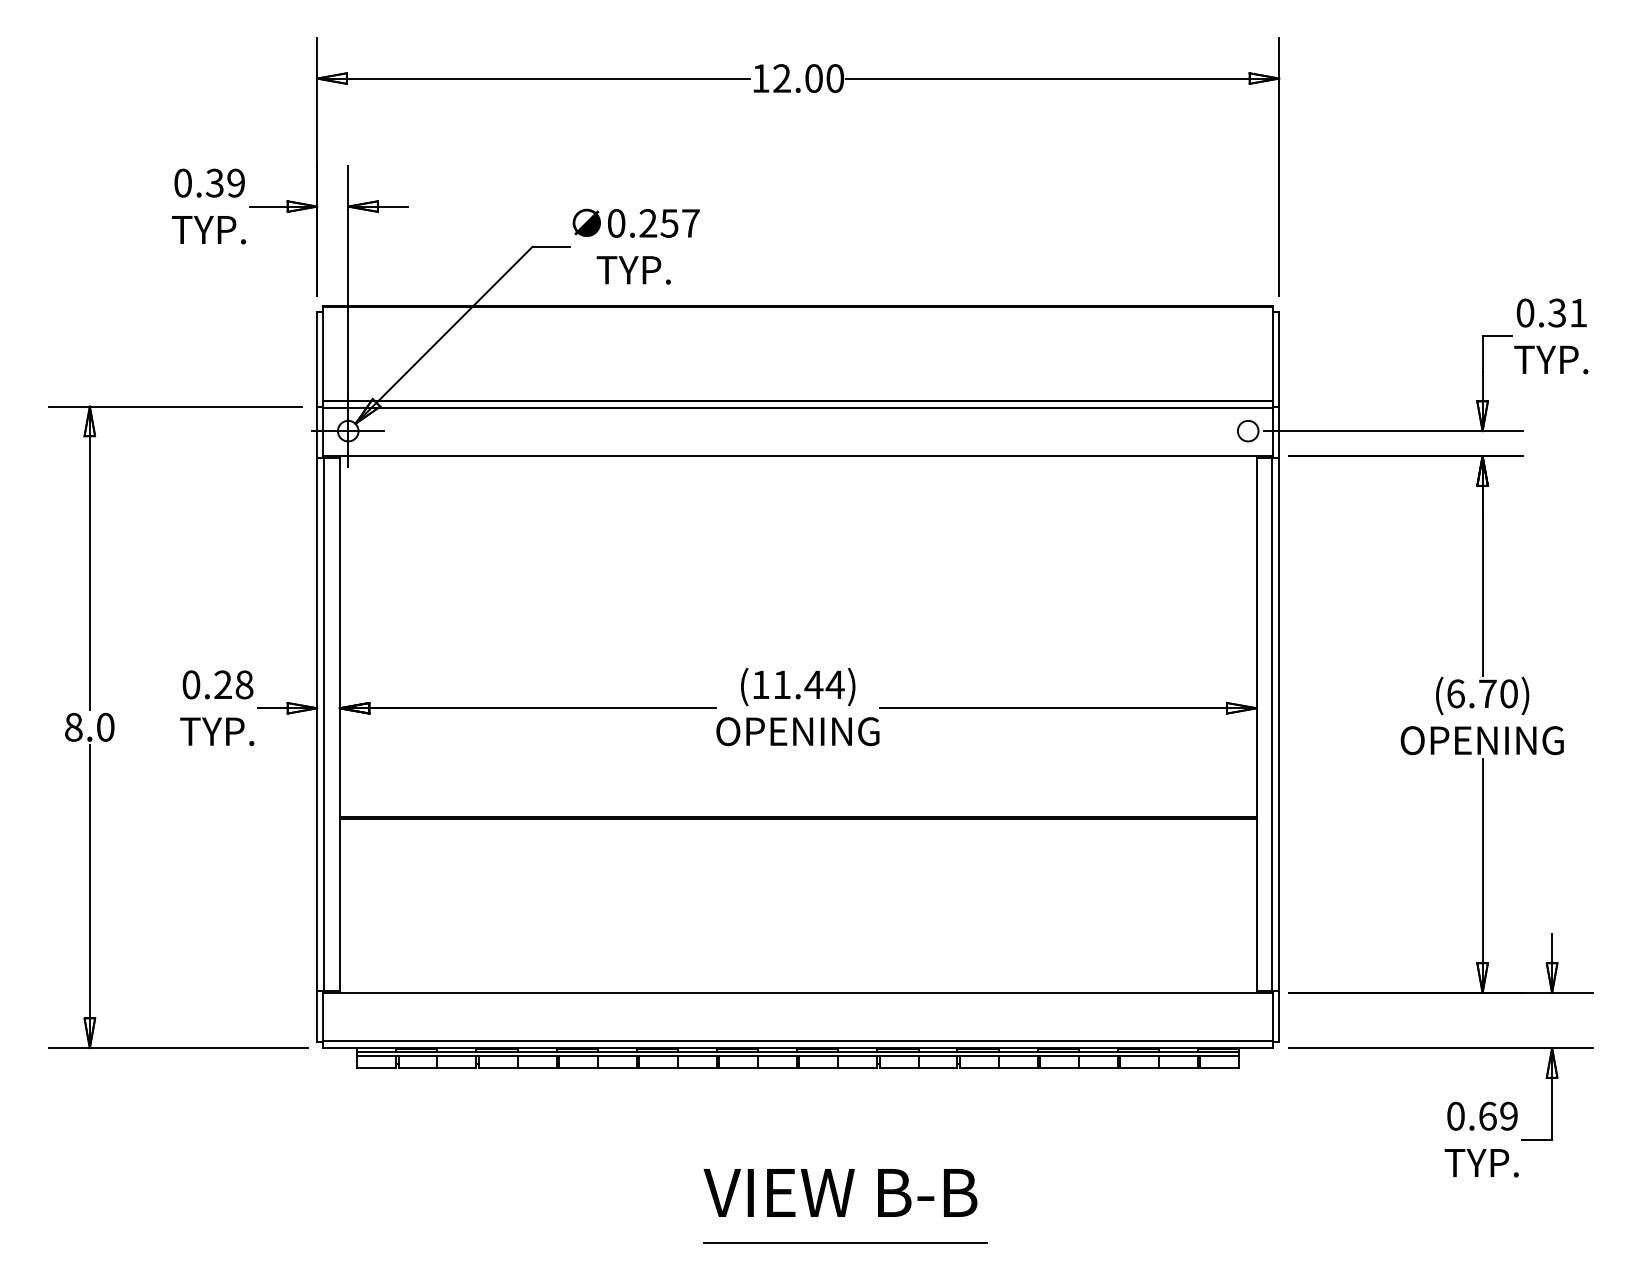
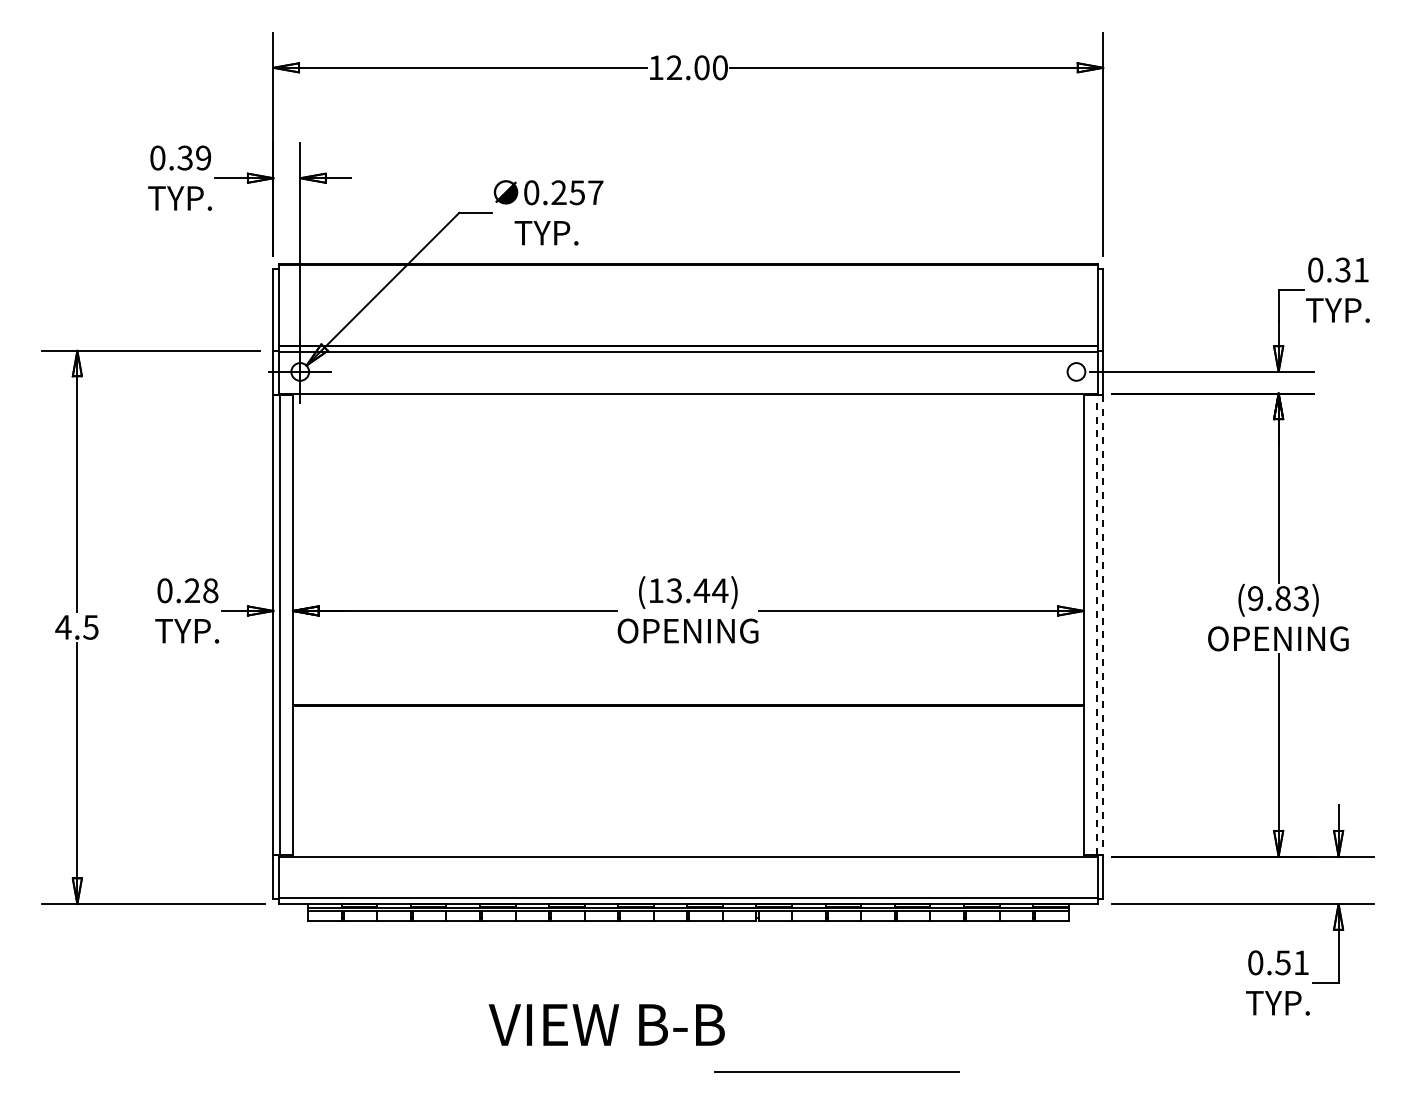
text: (781, 684) -> (673, 590), (11.44) -> (13.44)
text: (1482, 693) -> (1278, 598), (6.70) -> (9.83)
line: (1272, 723) -> (1097, 624), solid -> dashed
line: (1279, 723) -> (1103, 624), solid -> dashed
text: (88, 727) -> (76, 627), 8.0 -> 4.5
text: (1497, 1115) -> (1291, 962), 0.69 -> 0.51
text: (840, 1192) -> (606, 1024), moved
line: (844, 1242) -> (836, 1071), moved

